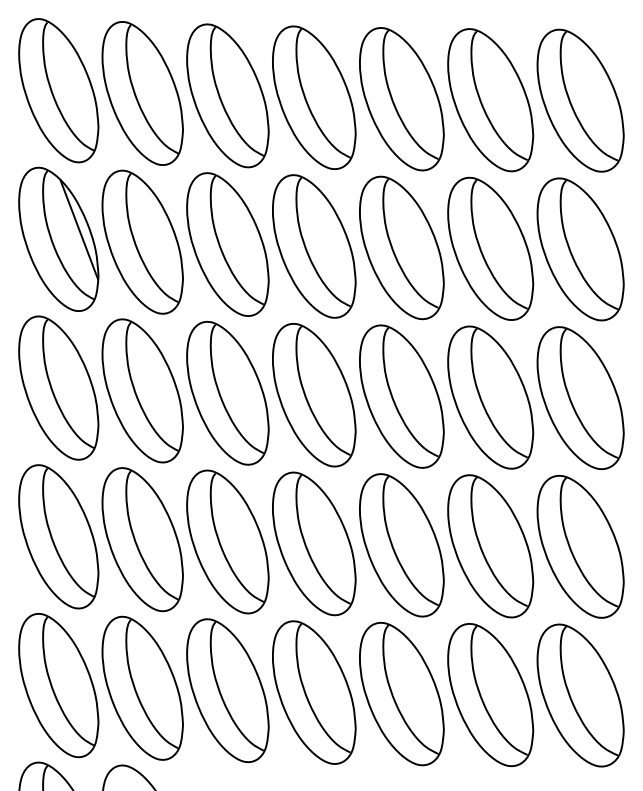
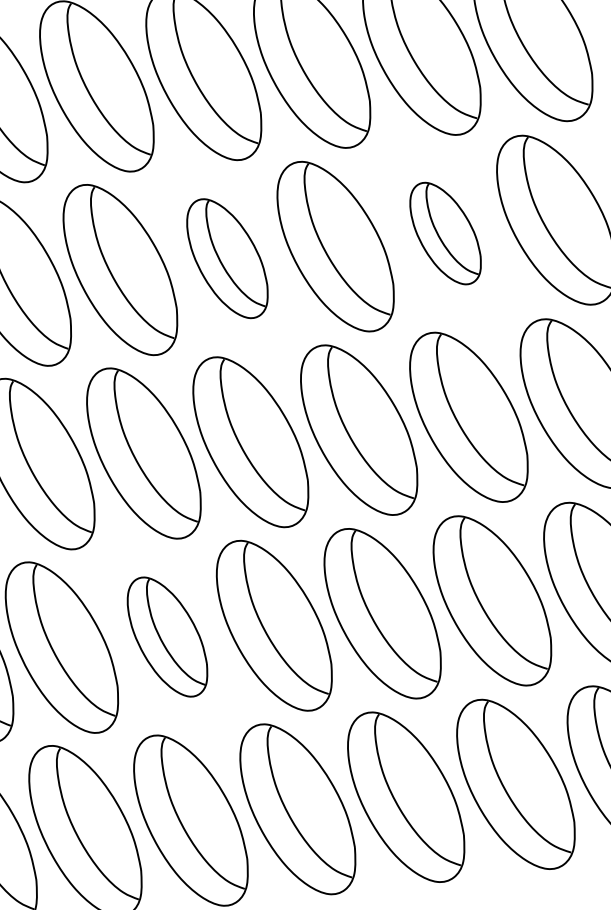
part: (314, 246) -> (227, 258), size x0.7
part: (490, 248) -> (445, 233), size x0.6
part: (227, 541) -> (167, 636), size x0.7

